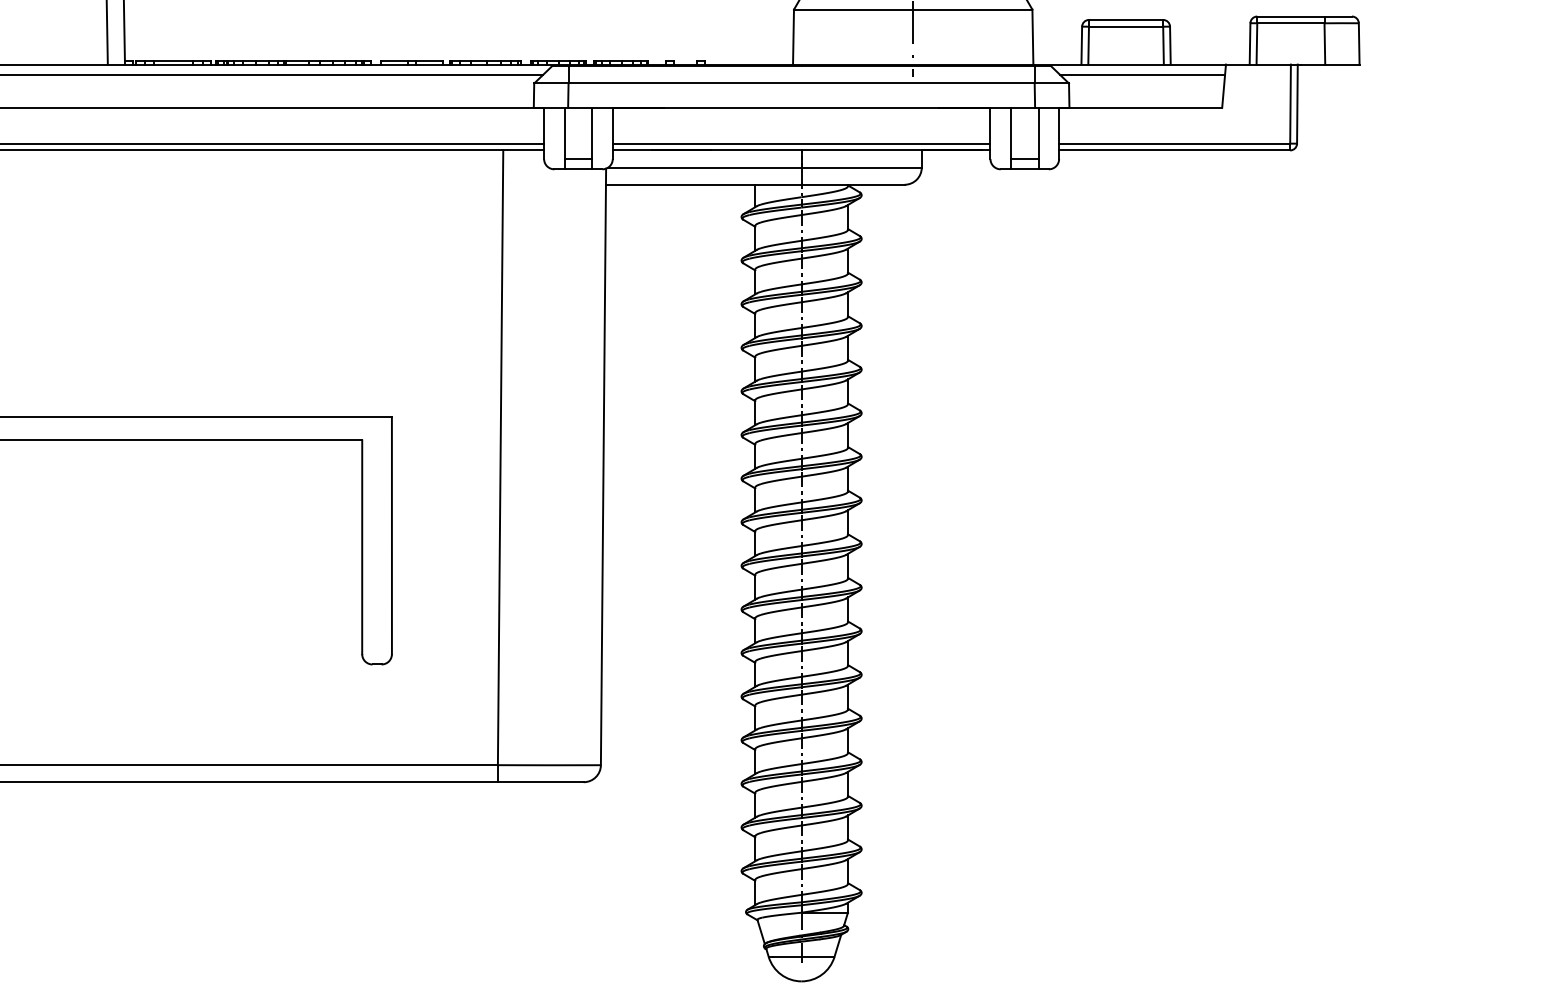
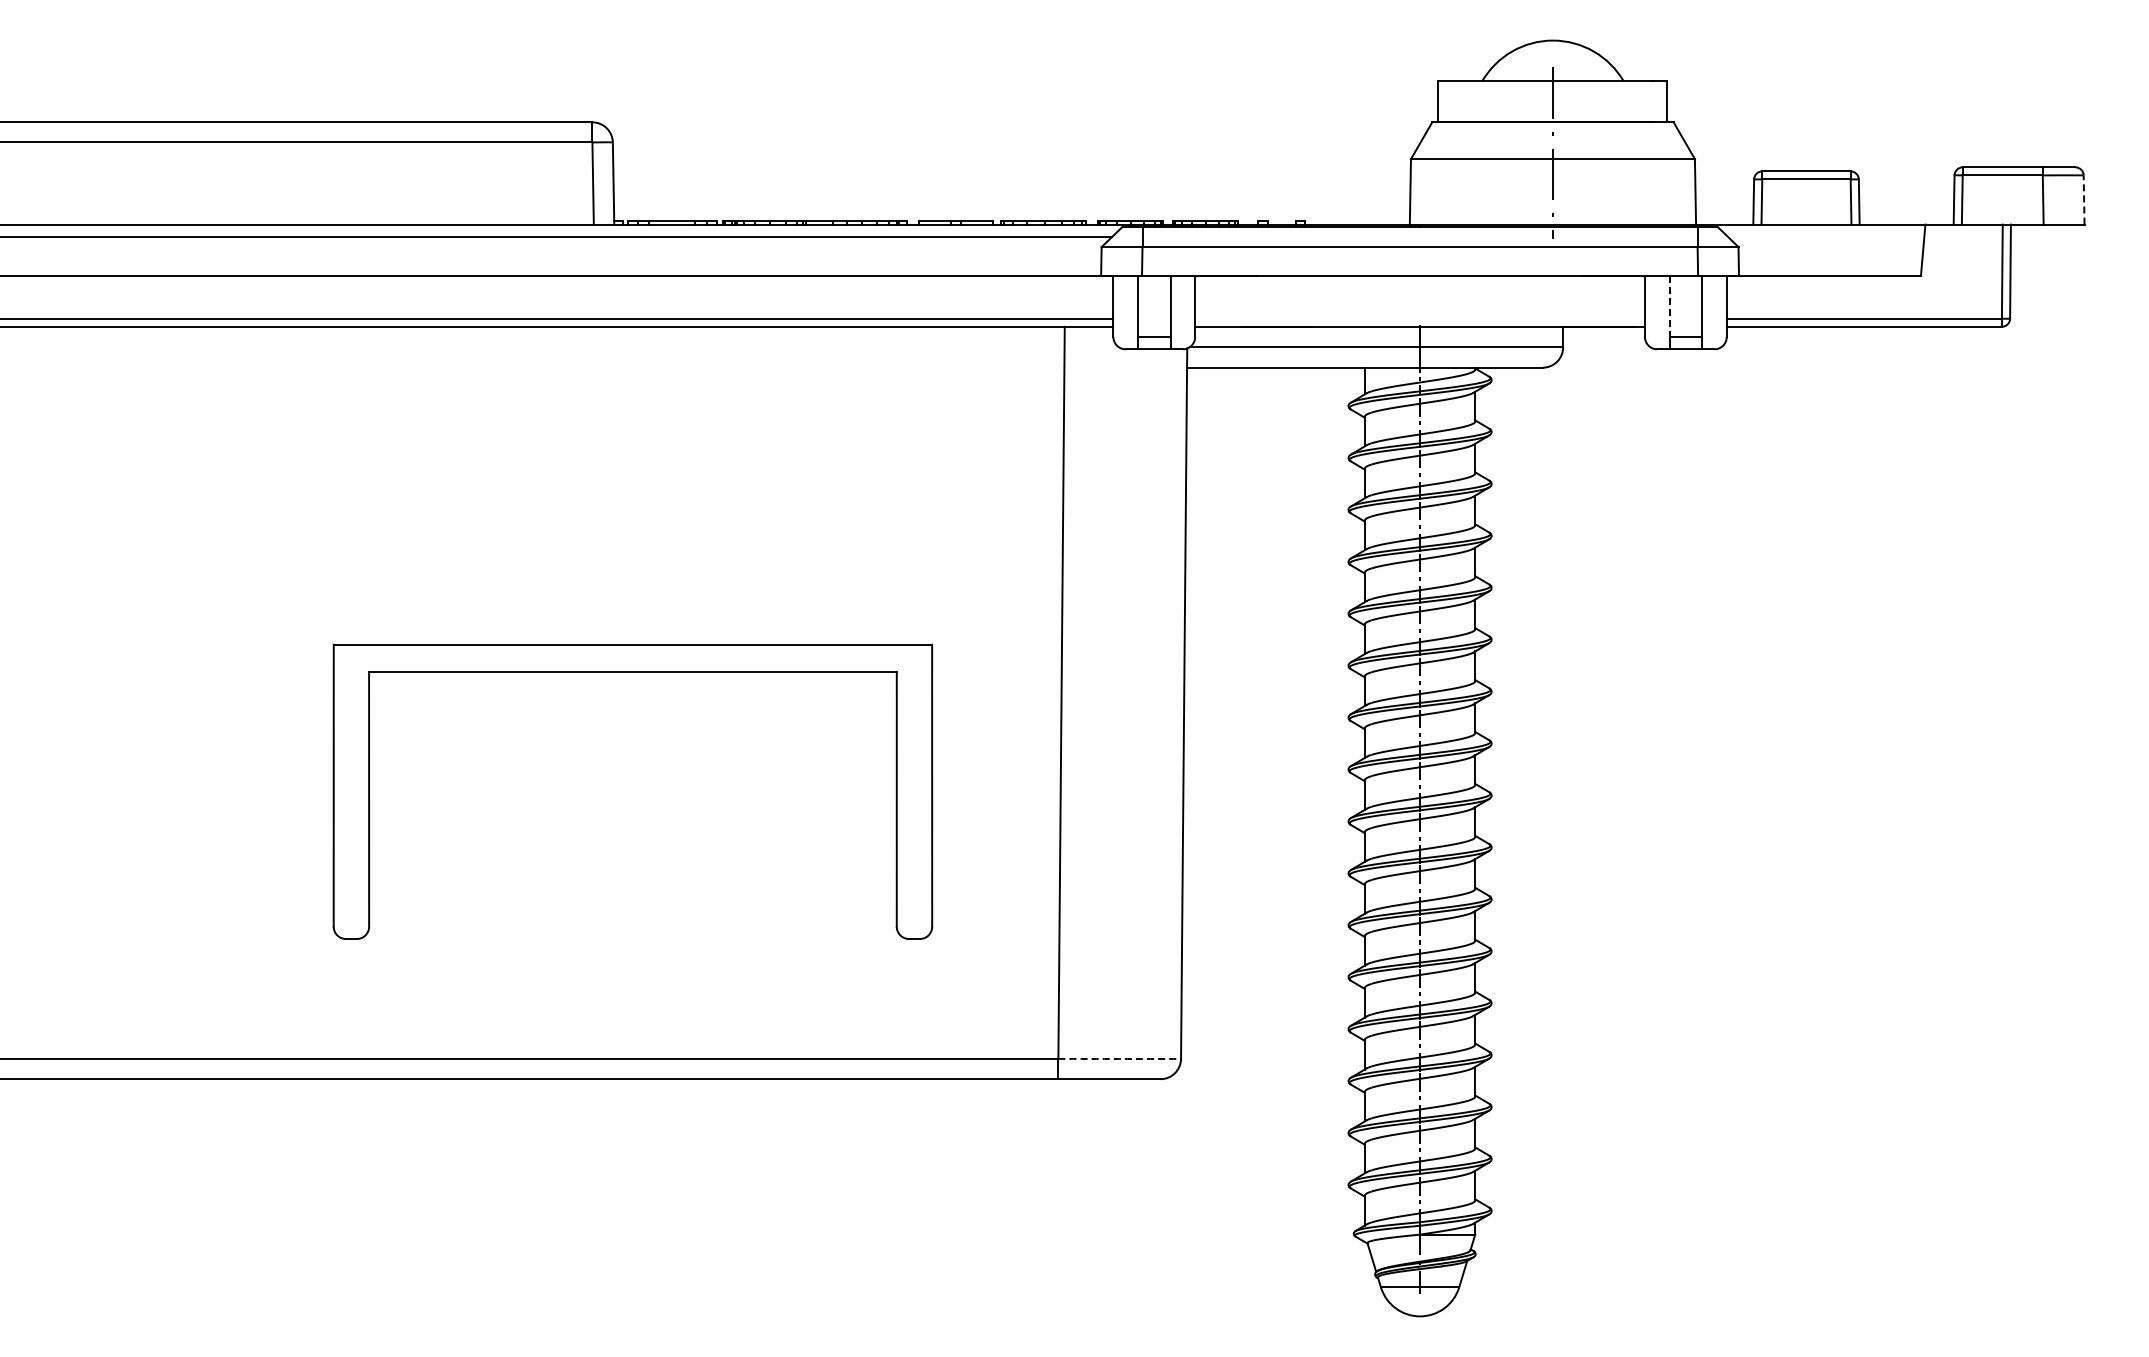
line: (1359, 43) -> (2084, 199), solid -> dashed
line: (1142, 74) -> (1825, 236), removed
line: (1011, 133) -> (1669, 306), solid -> dashed
line: (801, 143) -> (1419, 318), removed
arc: (549, 765) -> (1119, 1059), solid -> dashed

